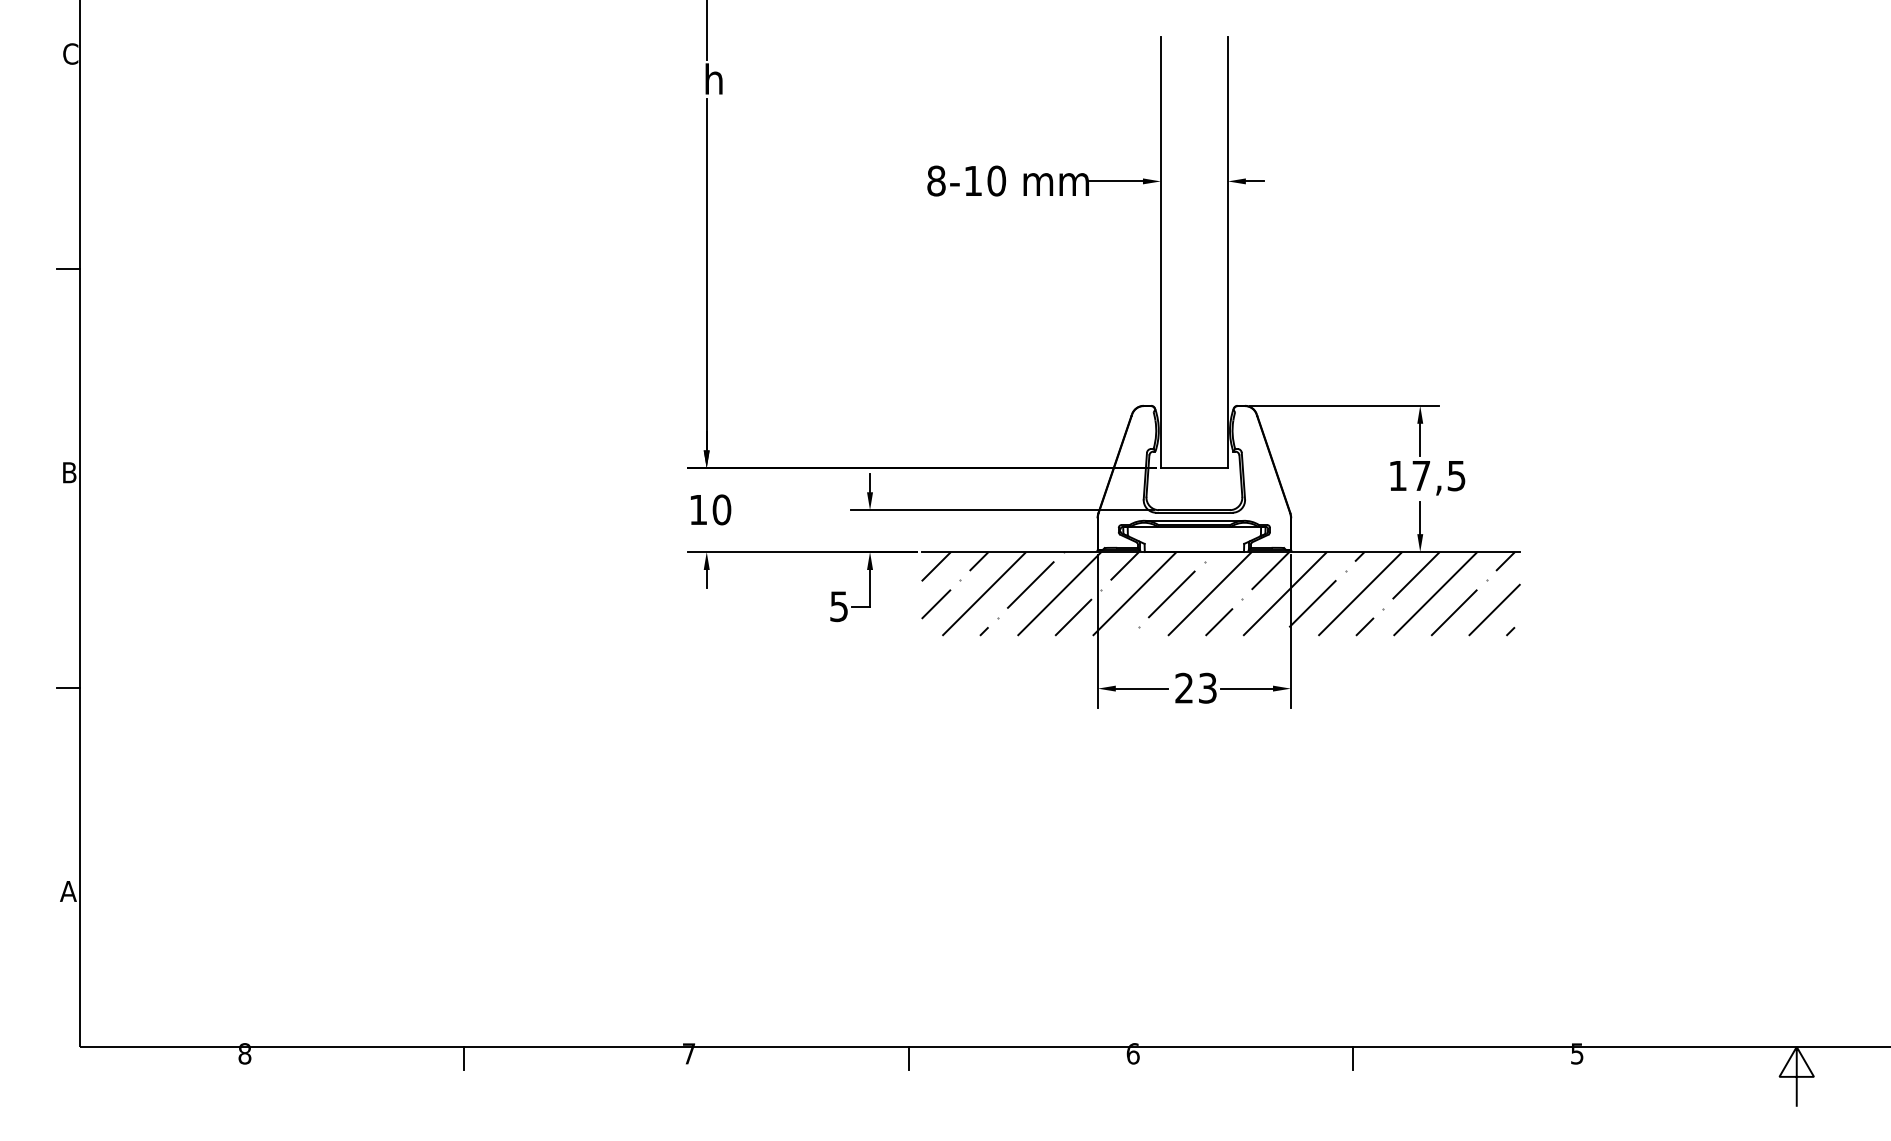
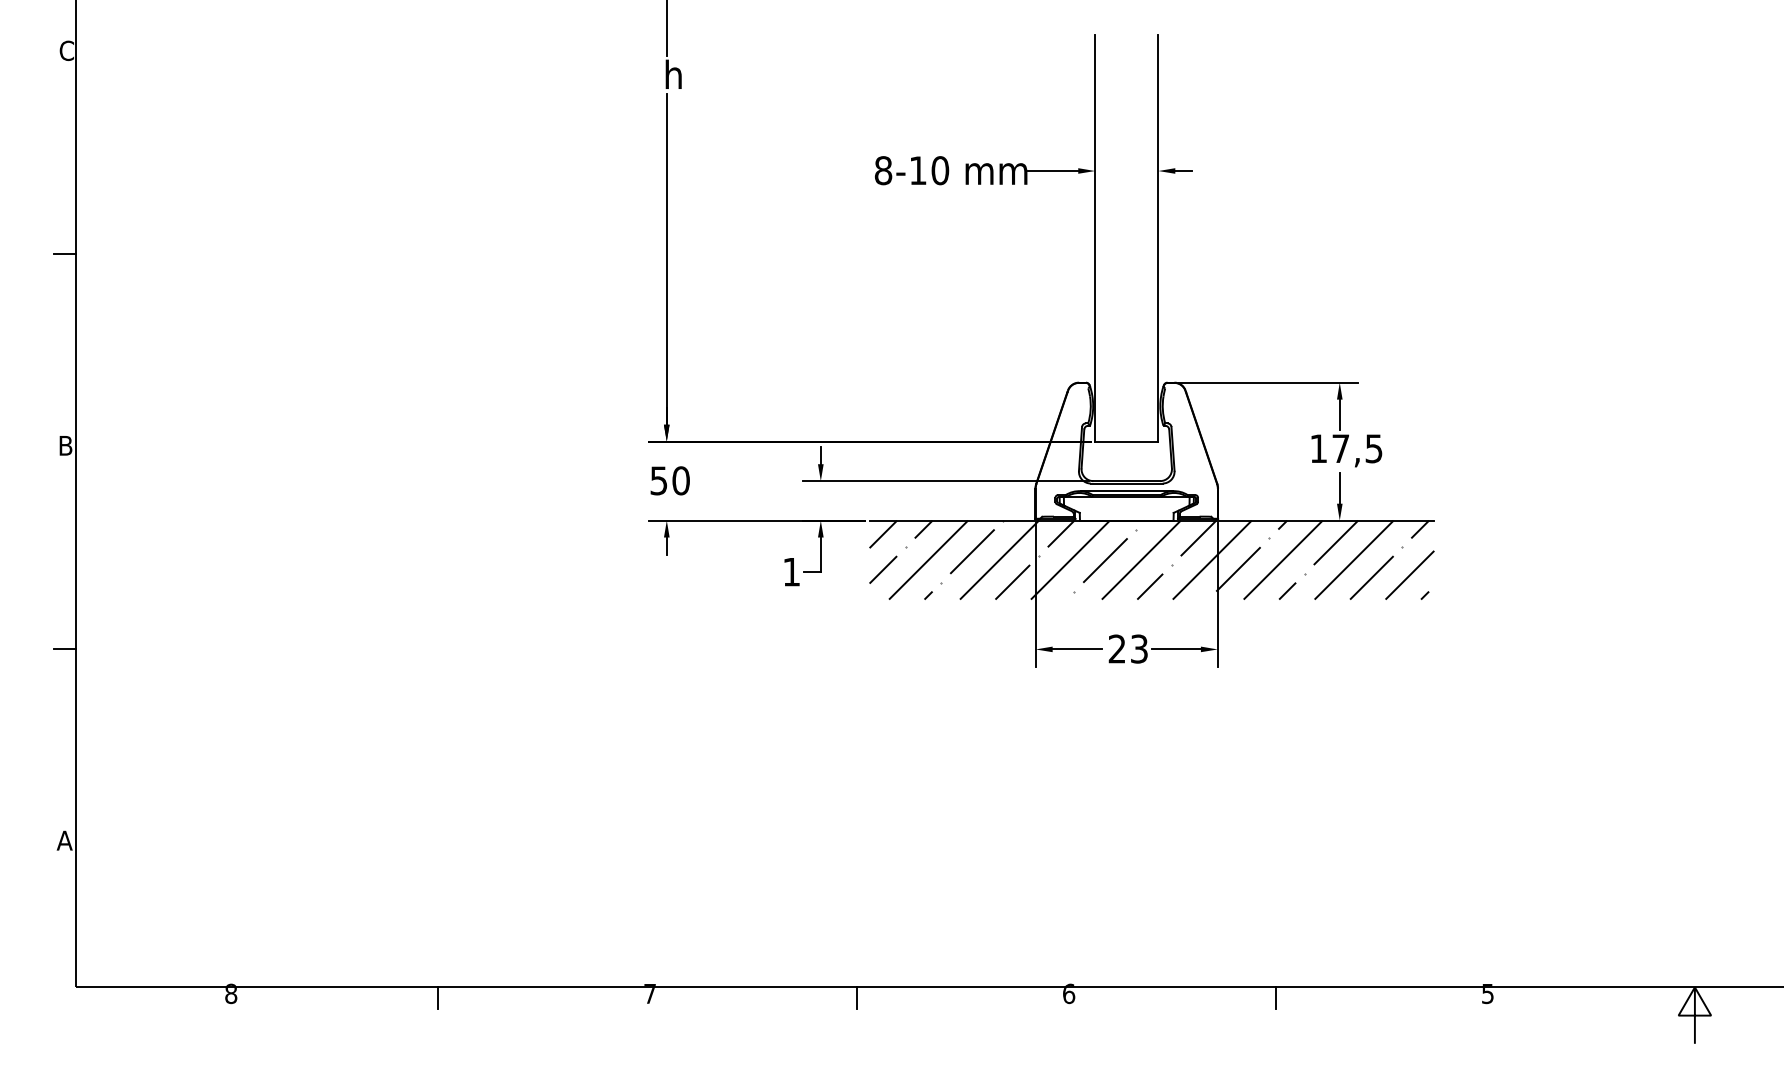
text: (697, 510) -> (658, 481), 10 -> 50
text: (838, 606) -> (791, 571), 5 -> 1

